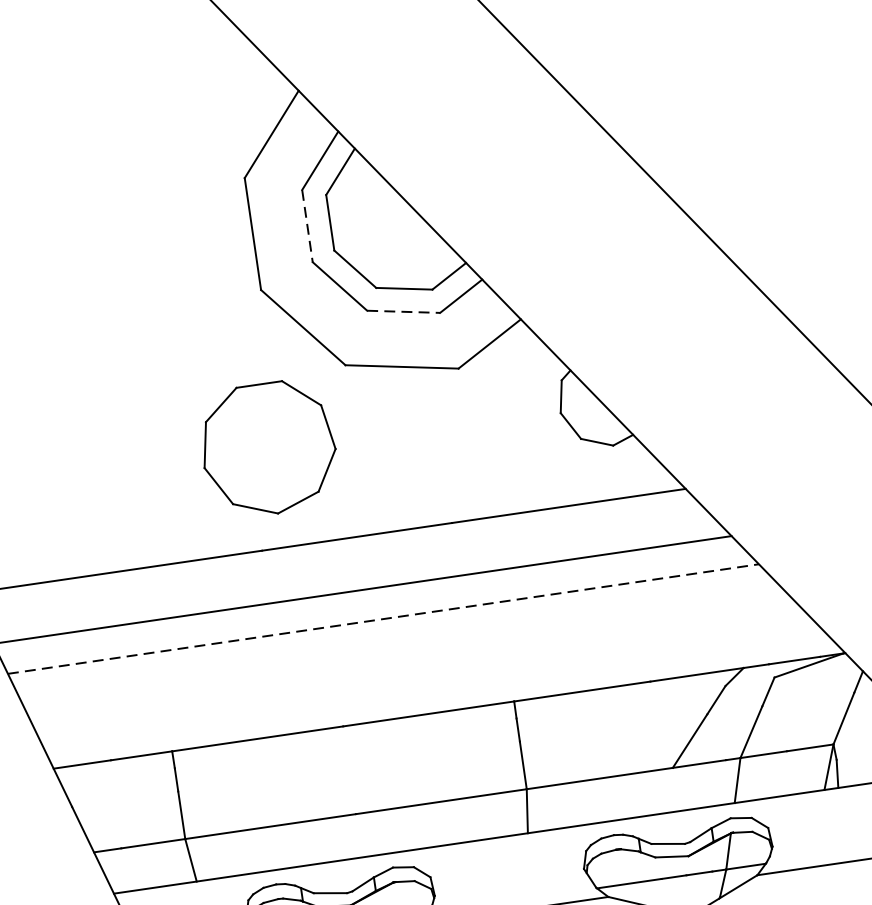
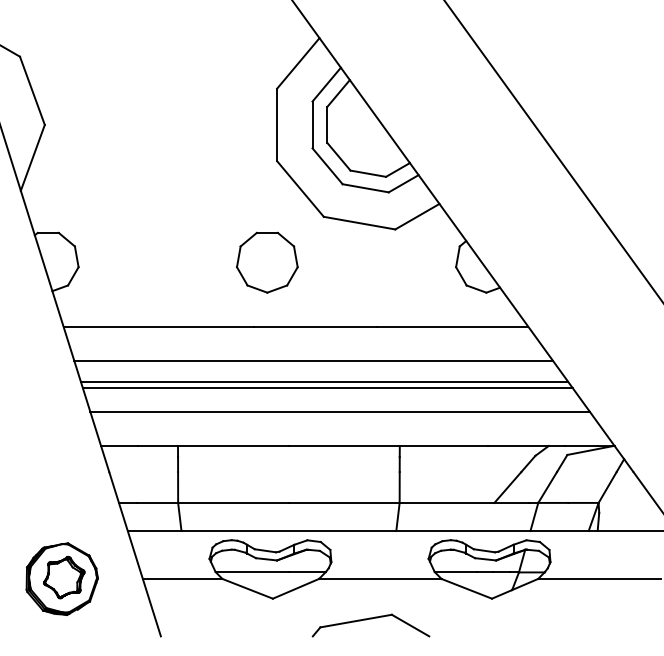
line: (307, 226) -> (312, 125), dashed -> solid
line: (404, 311) -> (366, 188), dashed -> solid
part: (268, 448) -> (267, 262), size x0.71
line: (383, 618) -> (324, 381), dashed -> solid
line: (389, 629) -> (327, 388), added
line: (413, 661) -> (339, 411), added

